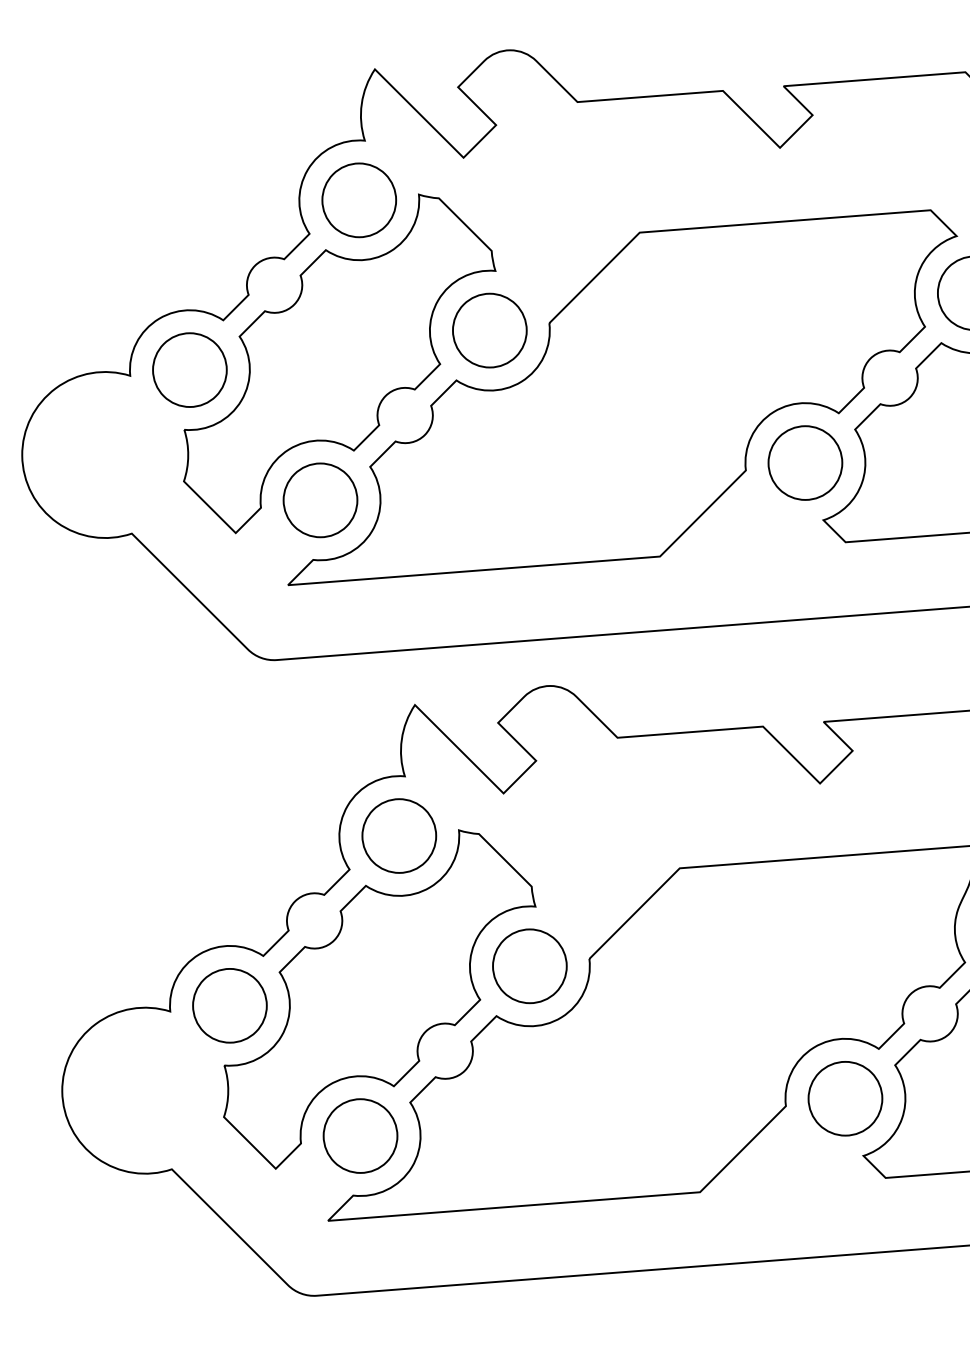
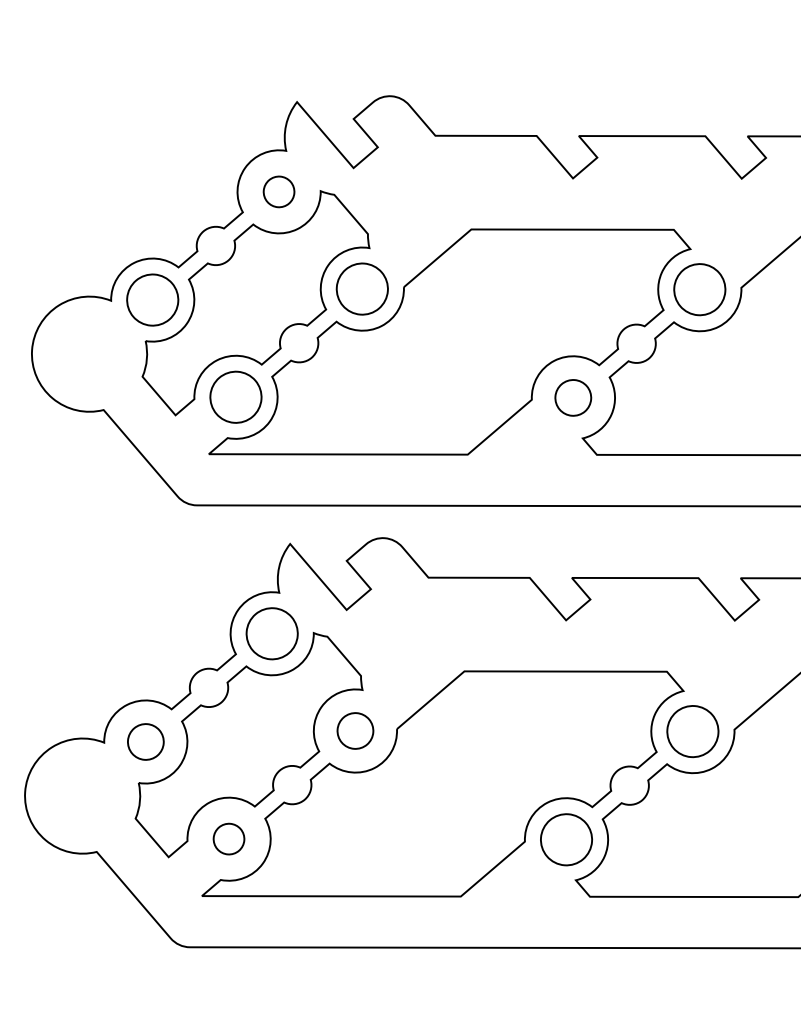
part: (358, 199) -> (278, 191), size x0.6
part: (804, 462) -> (572, 397), size x0.7
part: (529, 965) -> (355, 730), size x0.7
part: (229, 1005) -> (145, 741), size x0.7
part: (359, 1135) -> (228, 838), size x0.6

